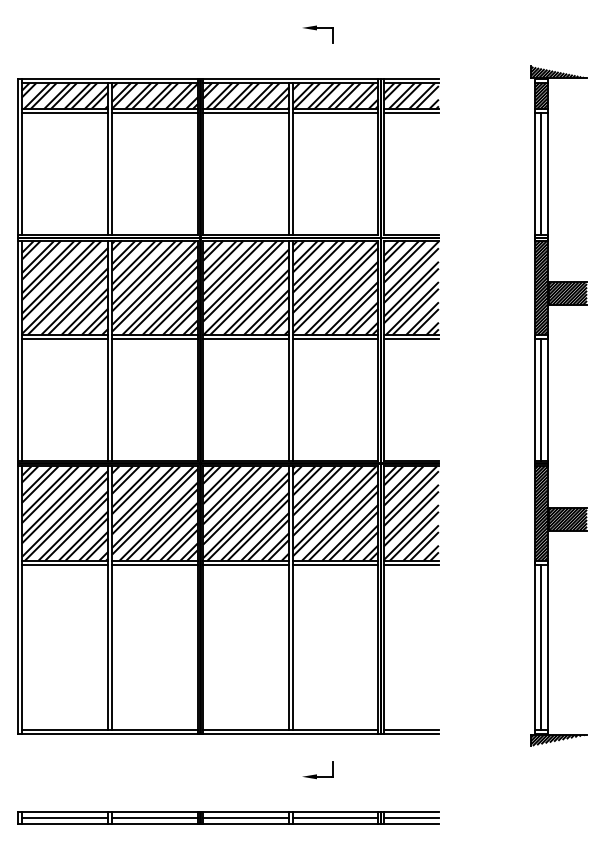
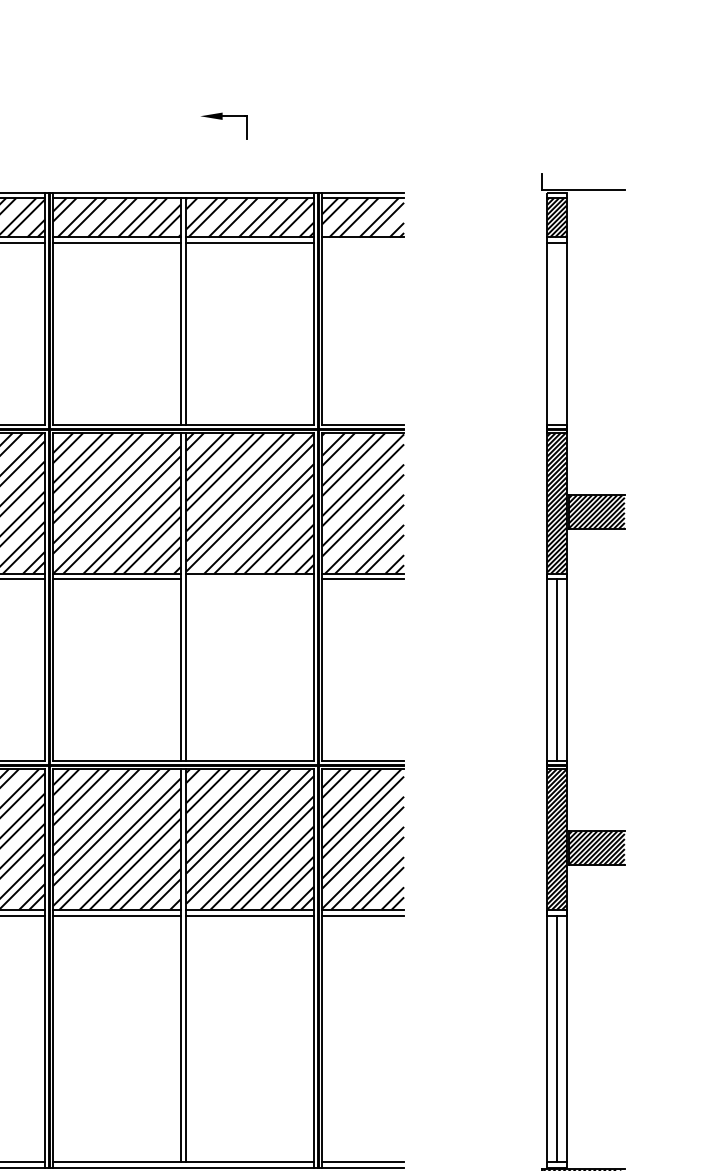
hatch: (558, 71) -> (582, 181), removed
line: (410, 113) -> (361, 243), removed
line: (541, 174) -> (557, 334), removed
line: (335, 338) -> (250, 578), removed

